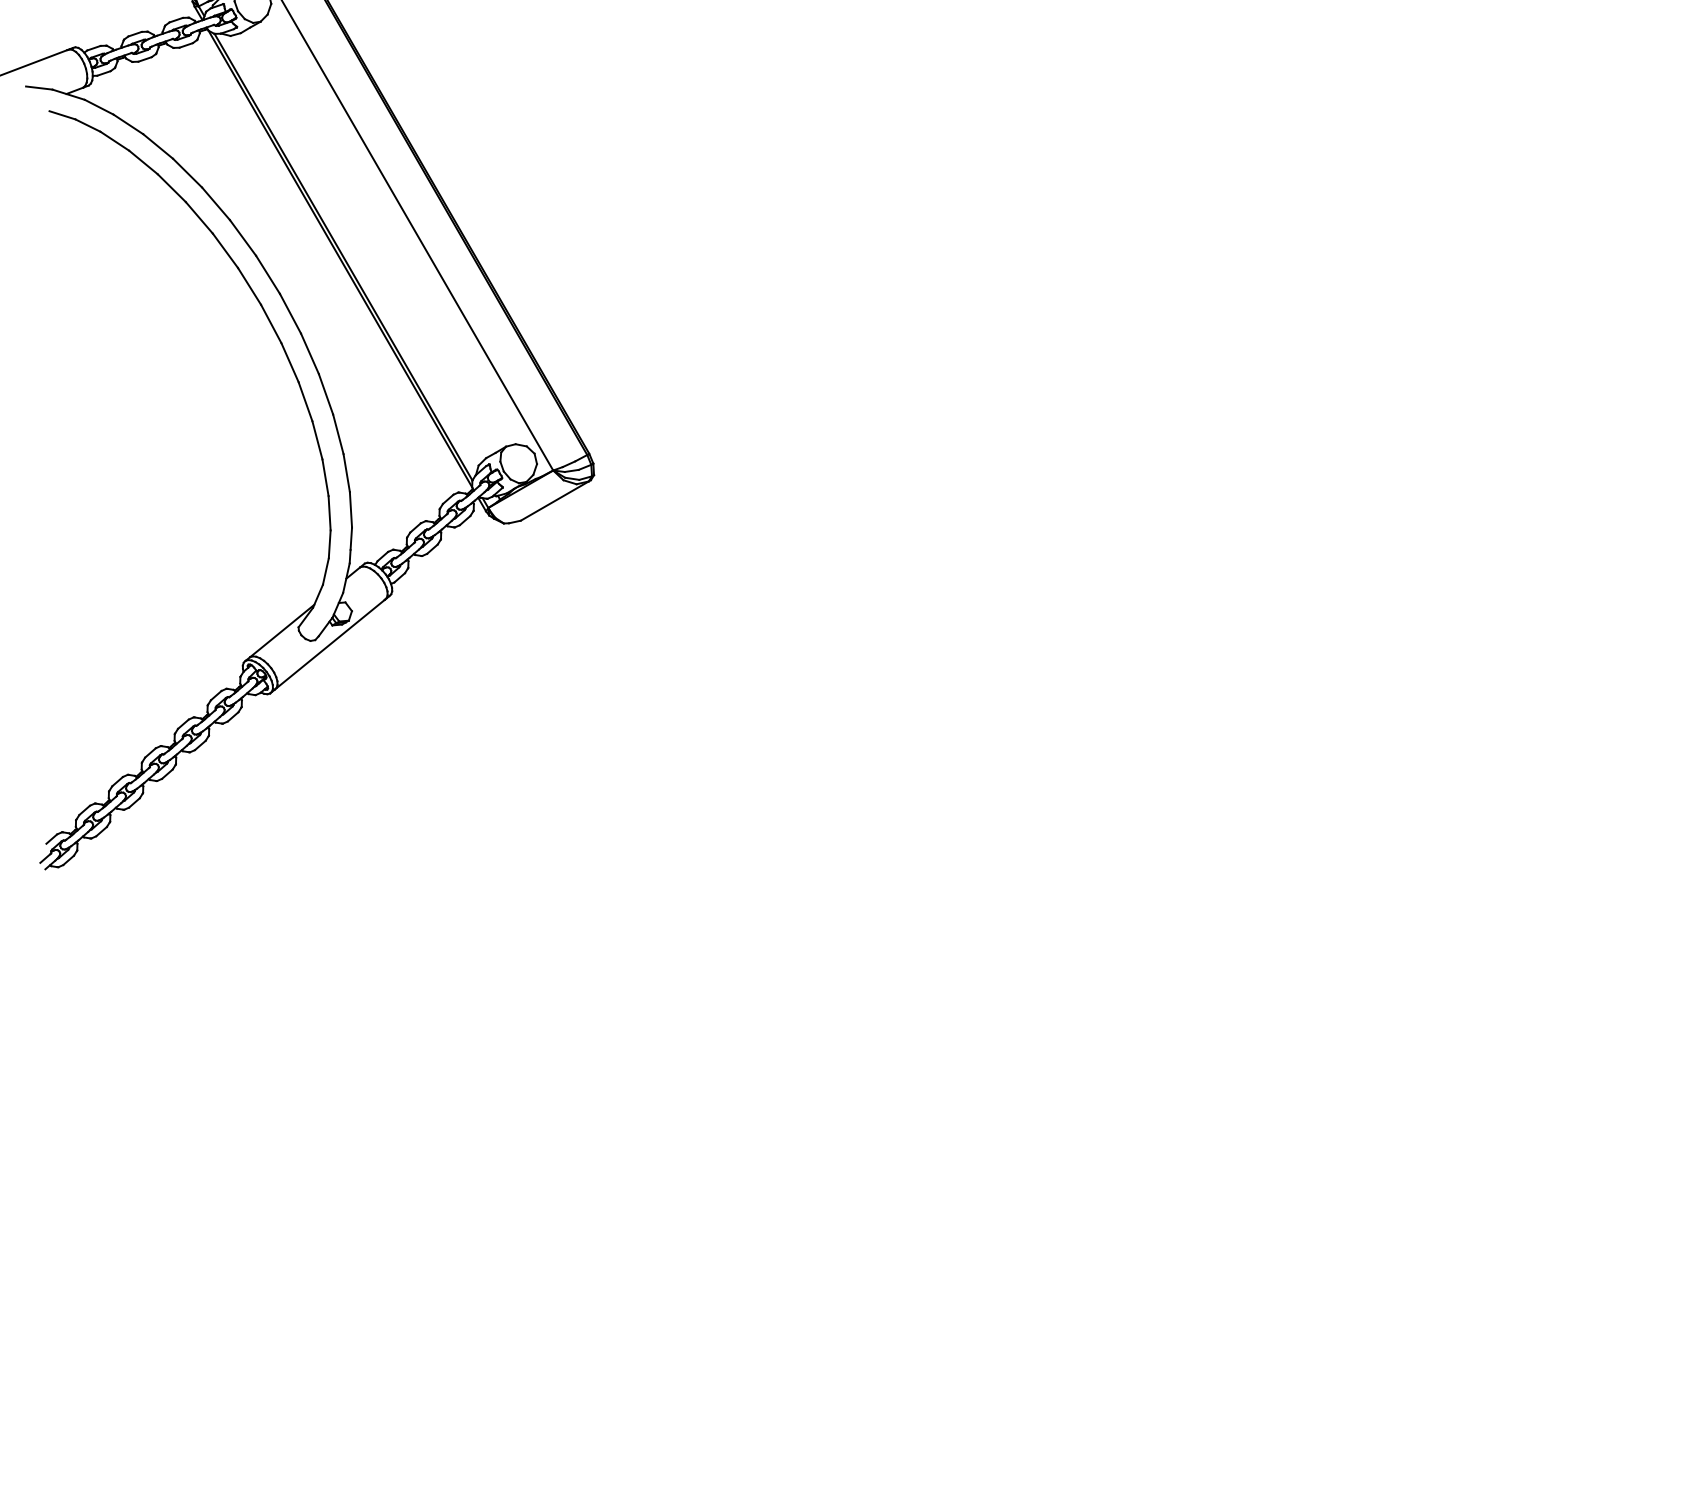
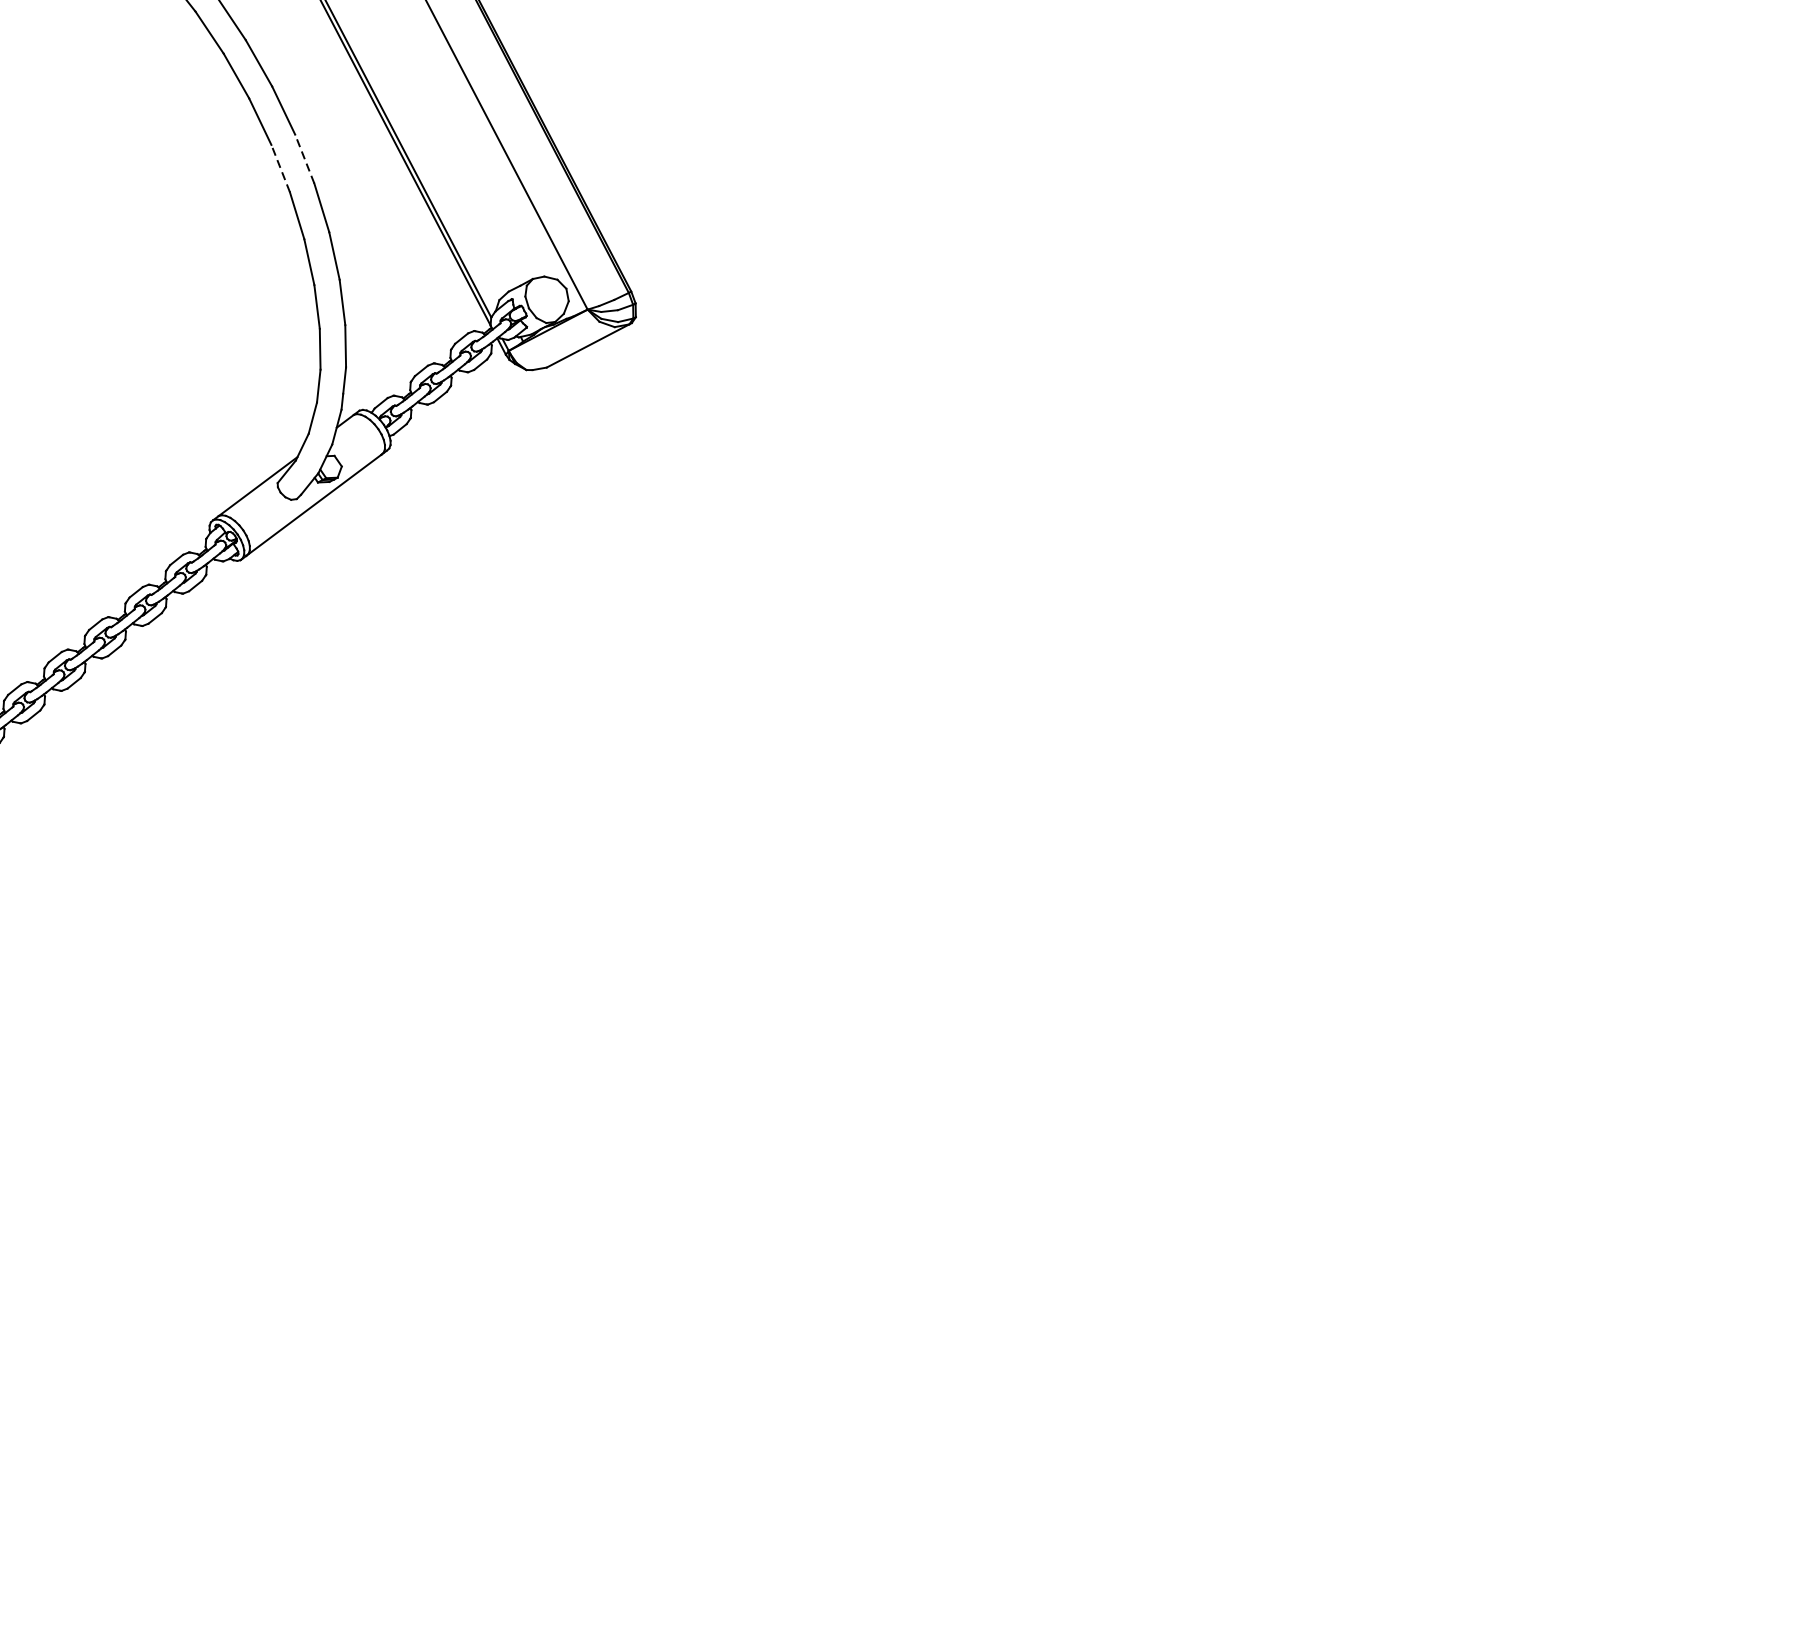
line: (309, 353) -> (304, 158), solid -> dashed
line: (289, 362) -> (280, 168), solid -> dashed

